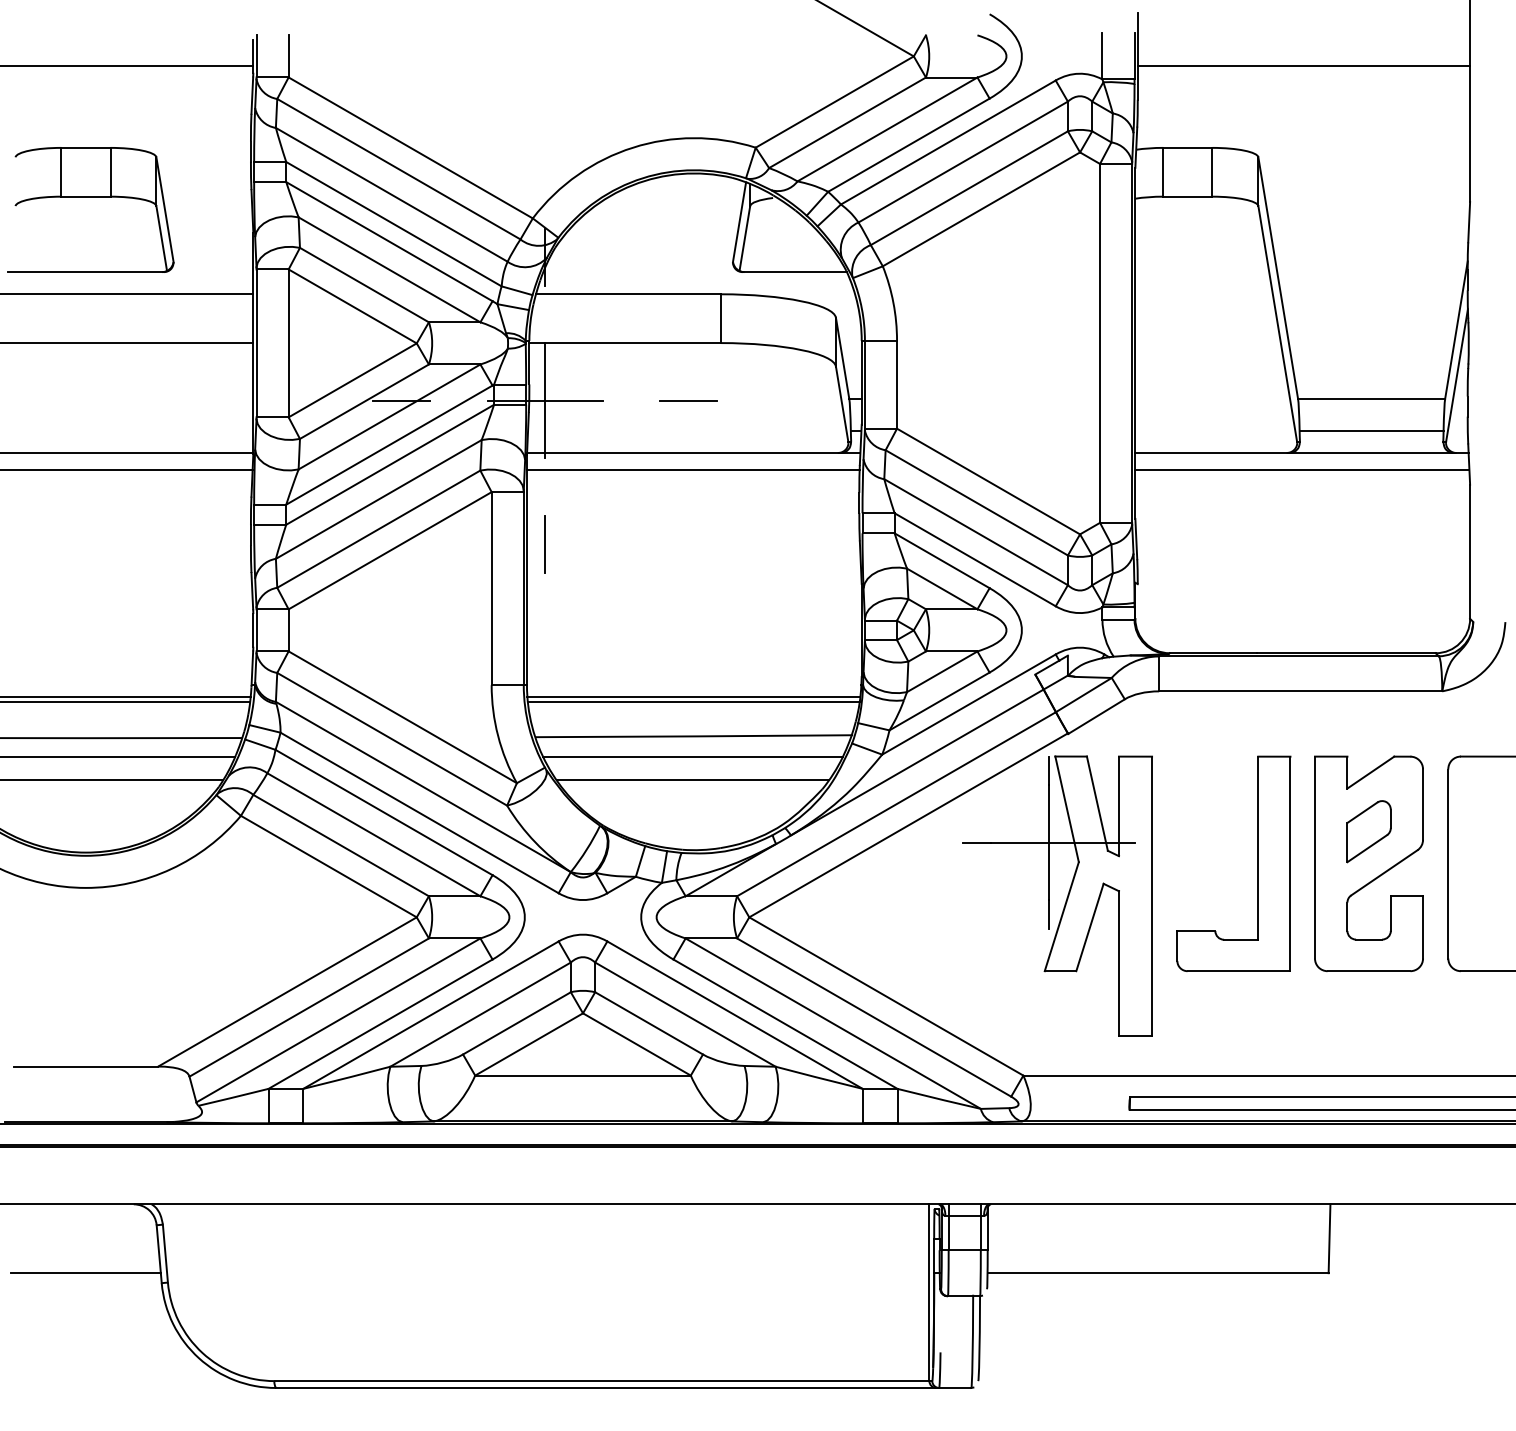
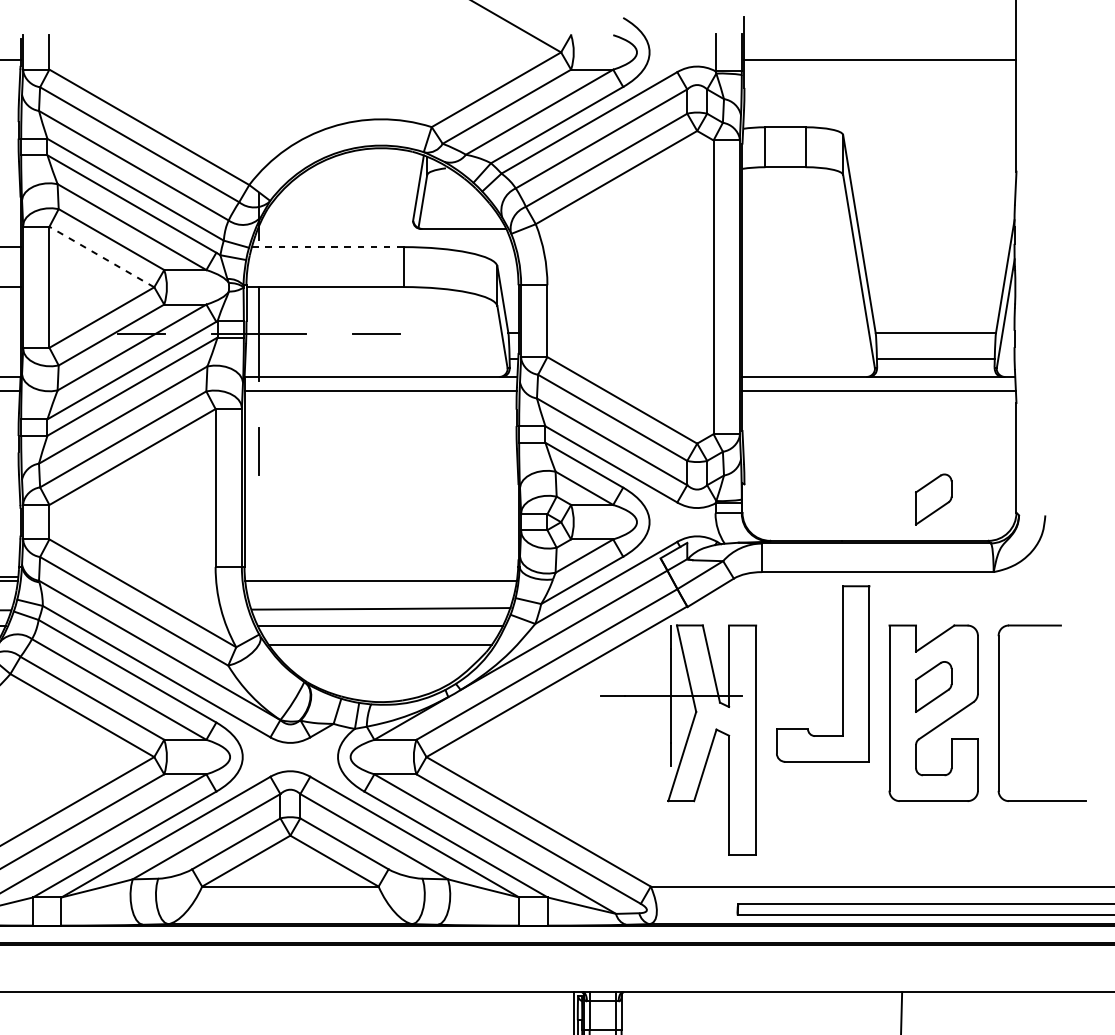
line: (628, 294) -> (327, 247), solid -> dashed
line: (352, 306) -> (101, 257), solid -> dashed
part: (1368, 602) -> (933, 499), added
line: (693, 696) -> (380, 576), removed
part: (1257, 863) -> (842, 673), moved

